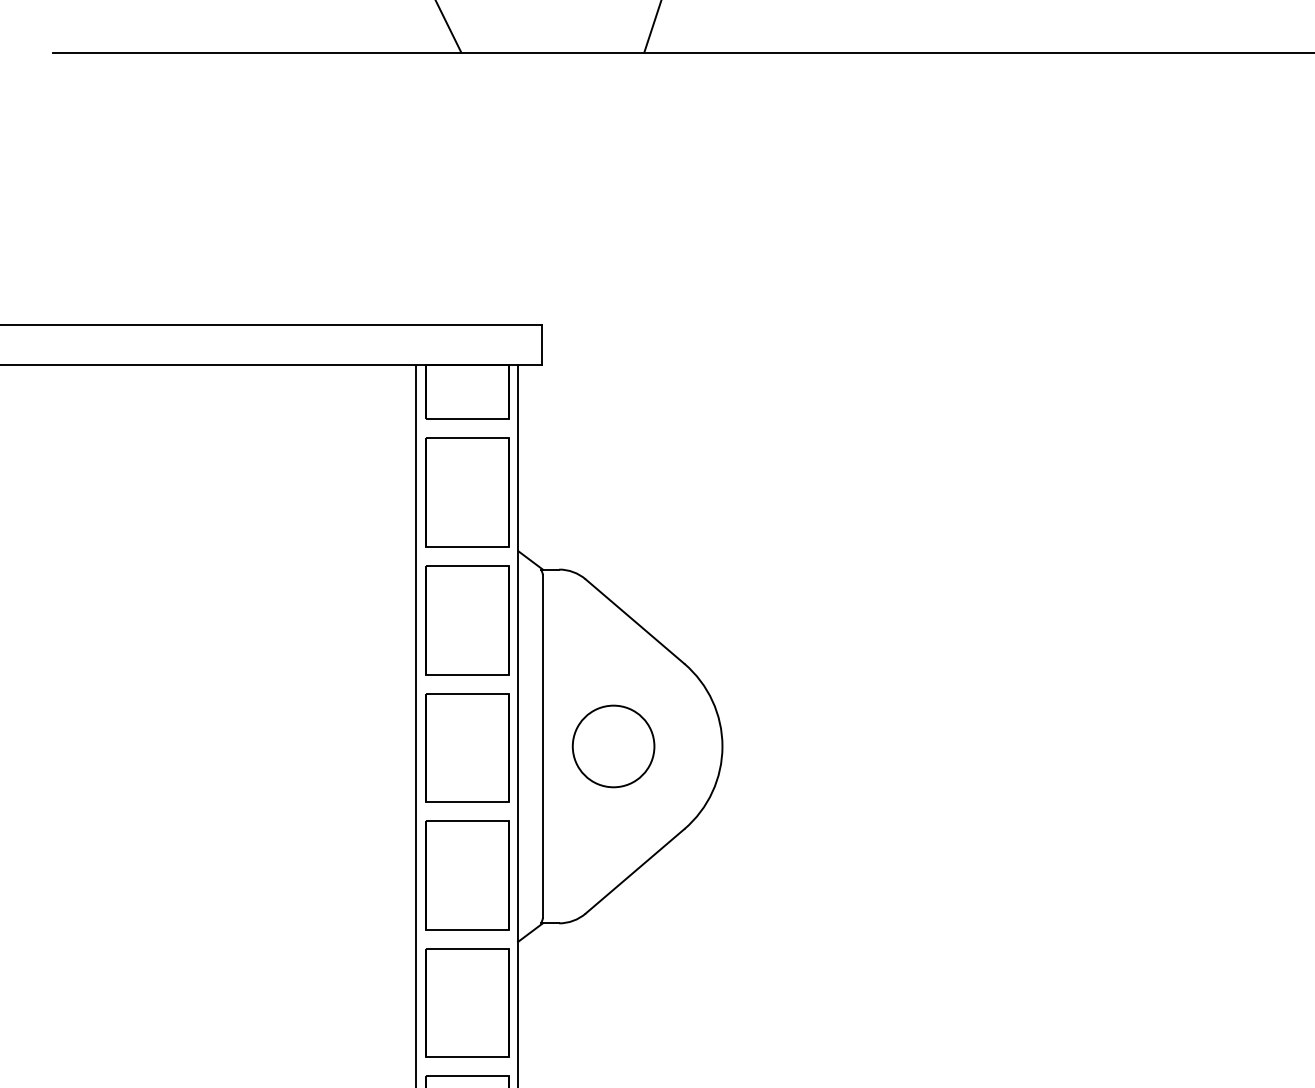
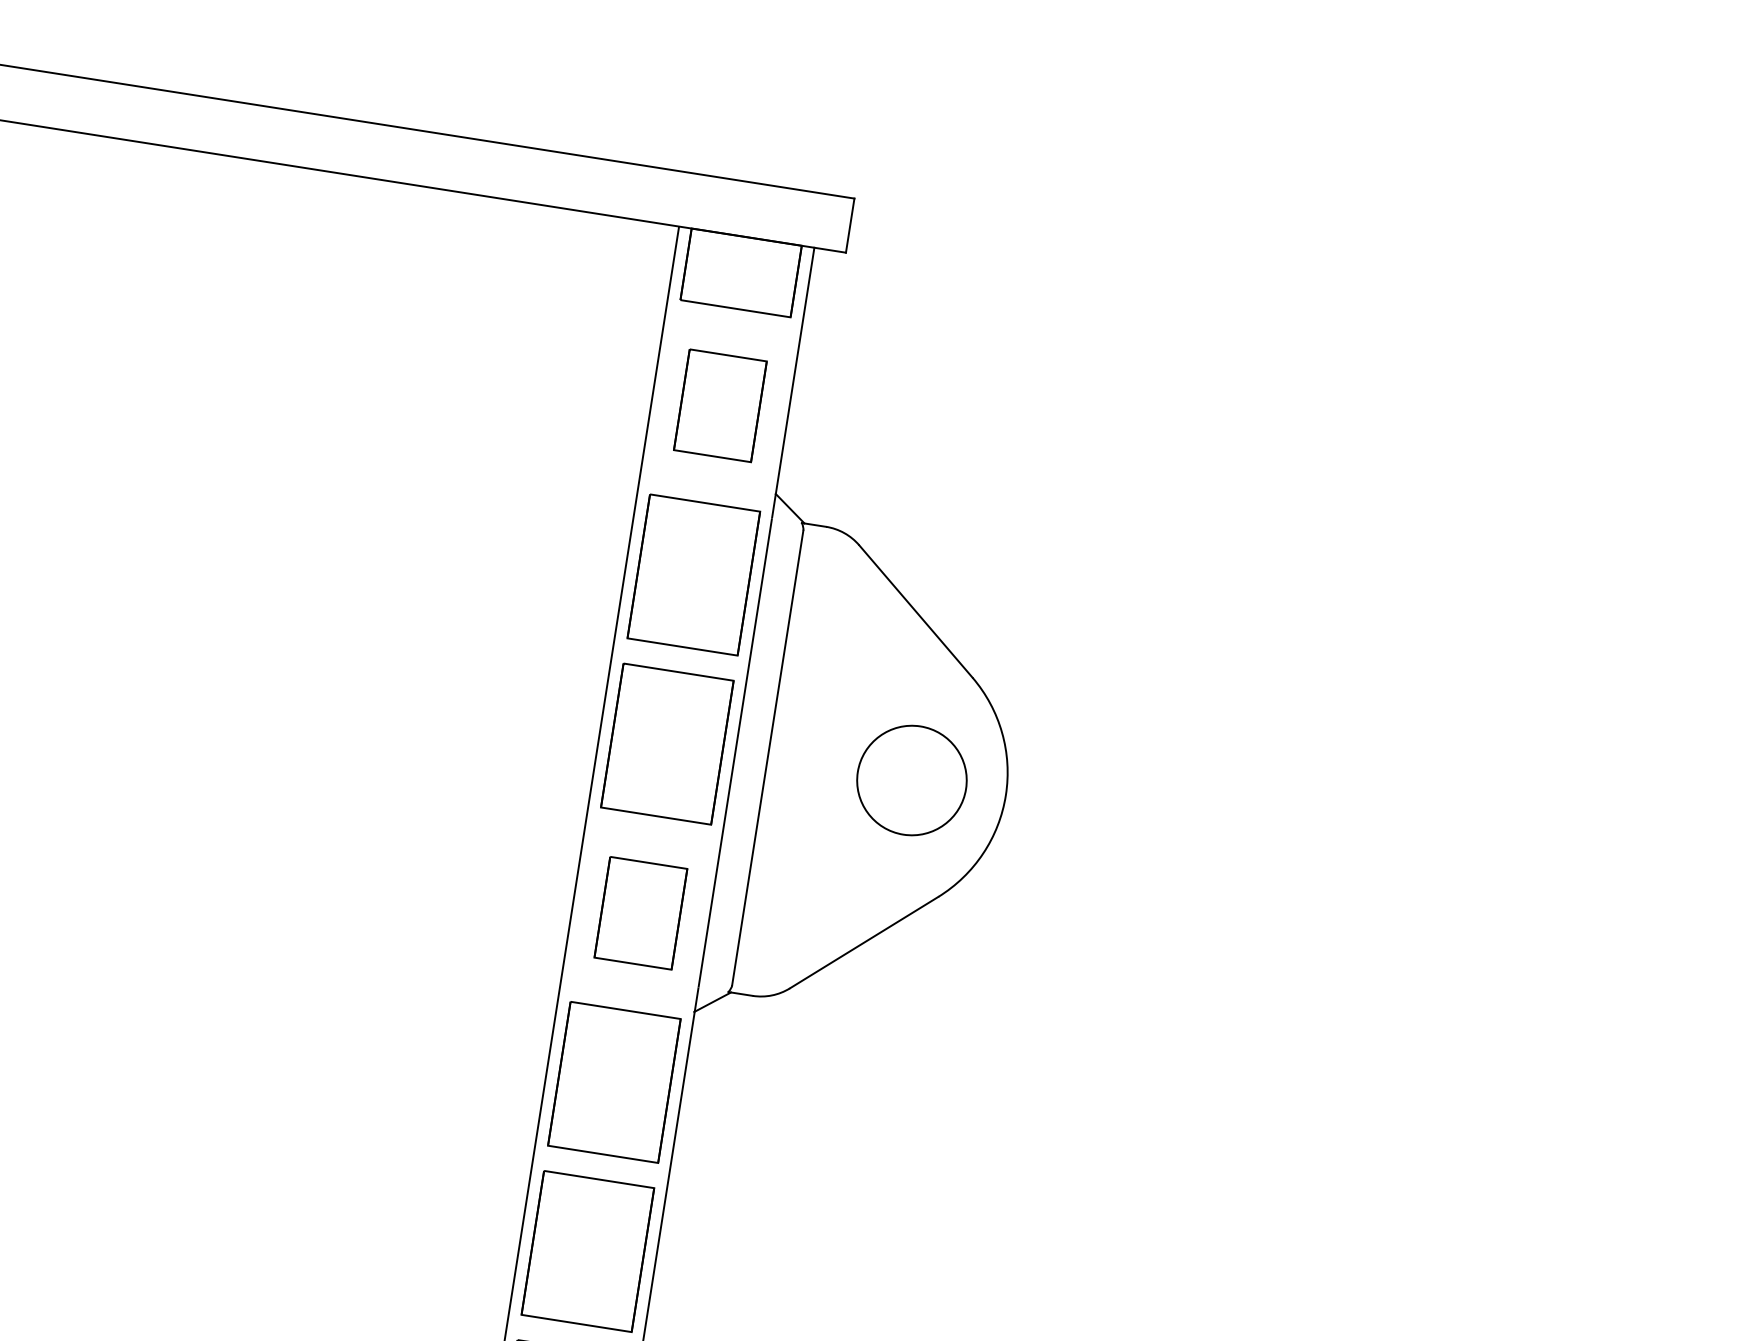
part: (467, 492) -> (720, 405), size x0.7
circle: (613, 746) -> (911, 780), moved
part: (467, 875) -> (641, 913), size x0.7

